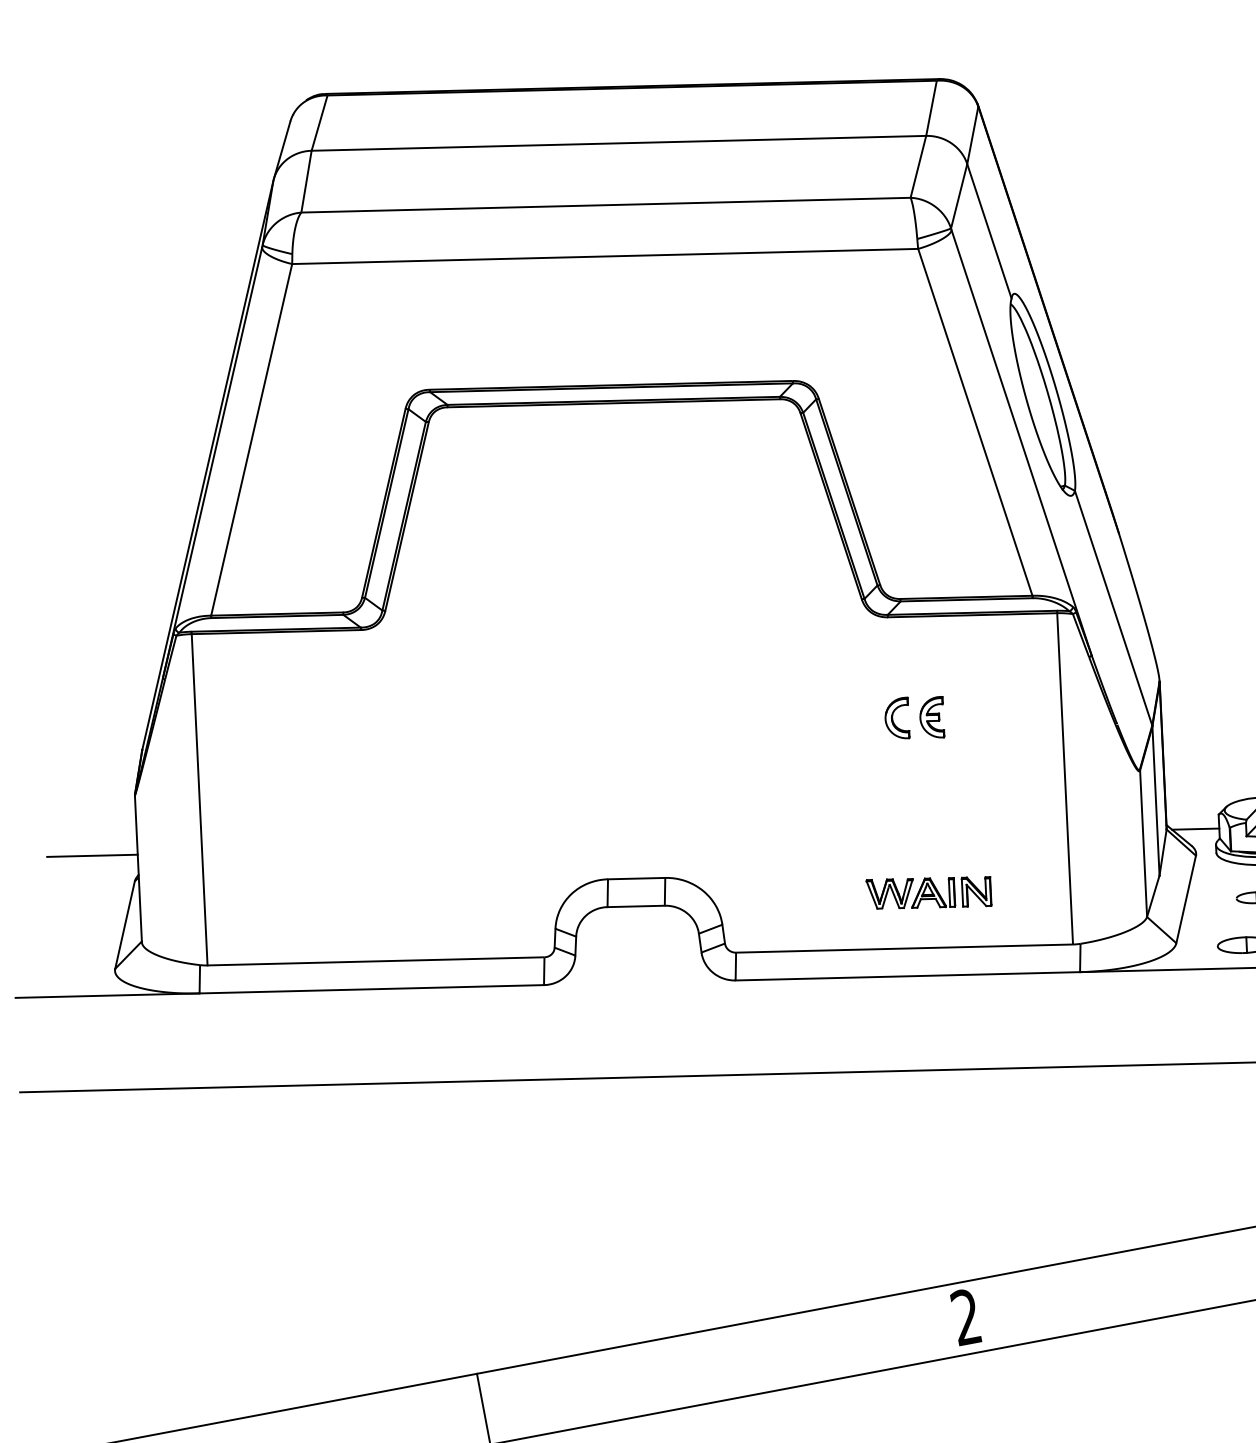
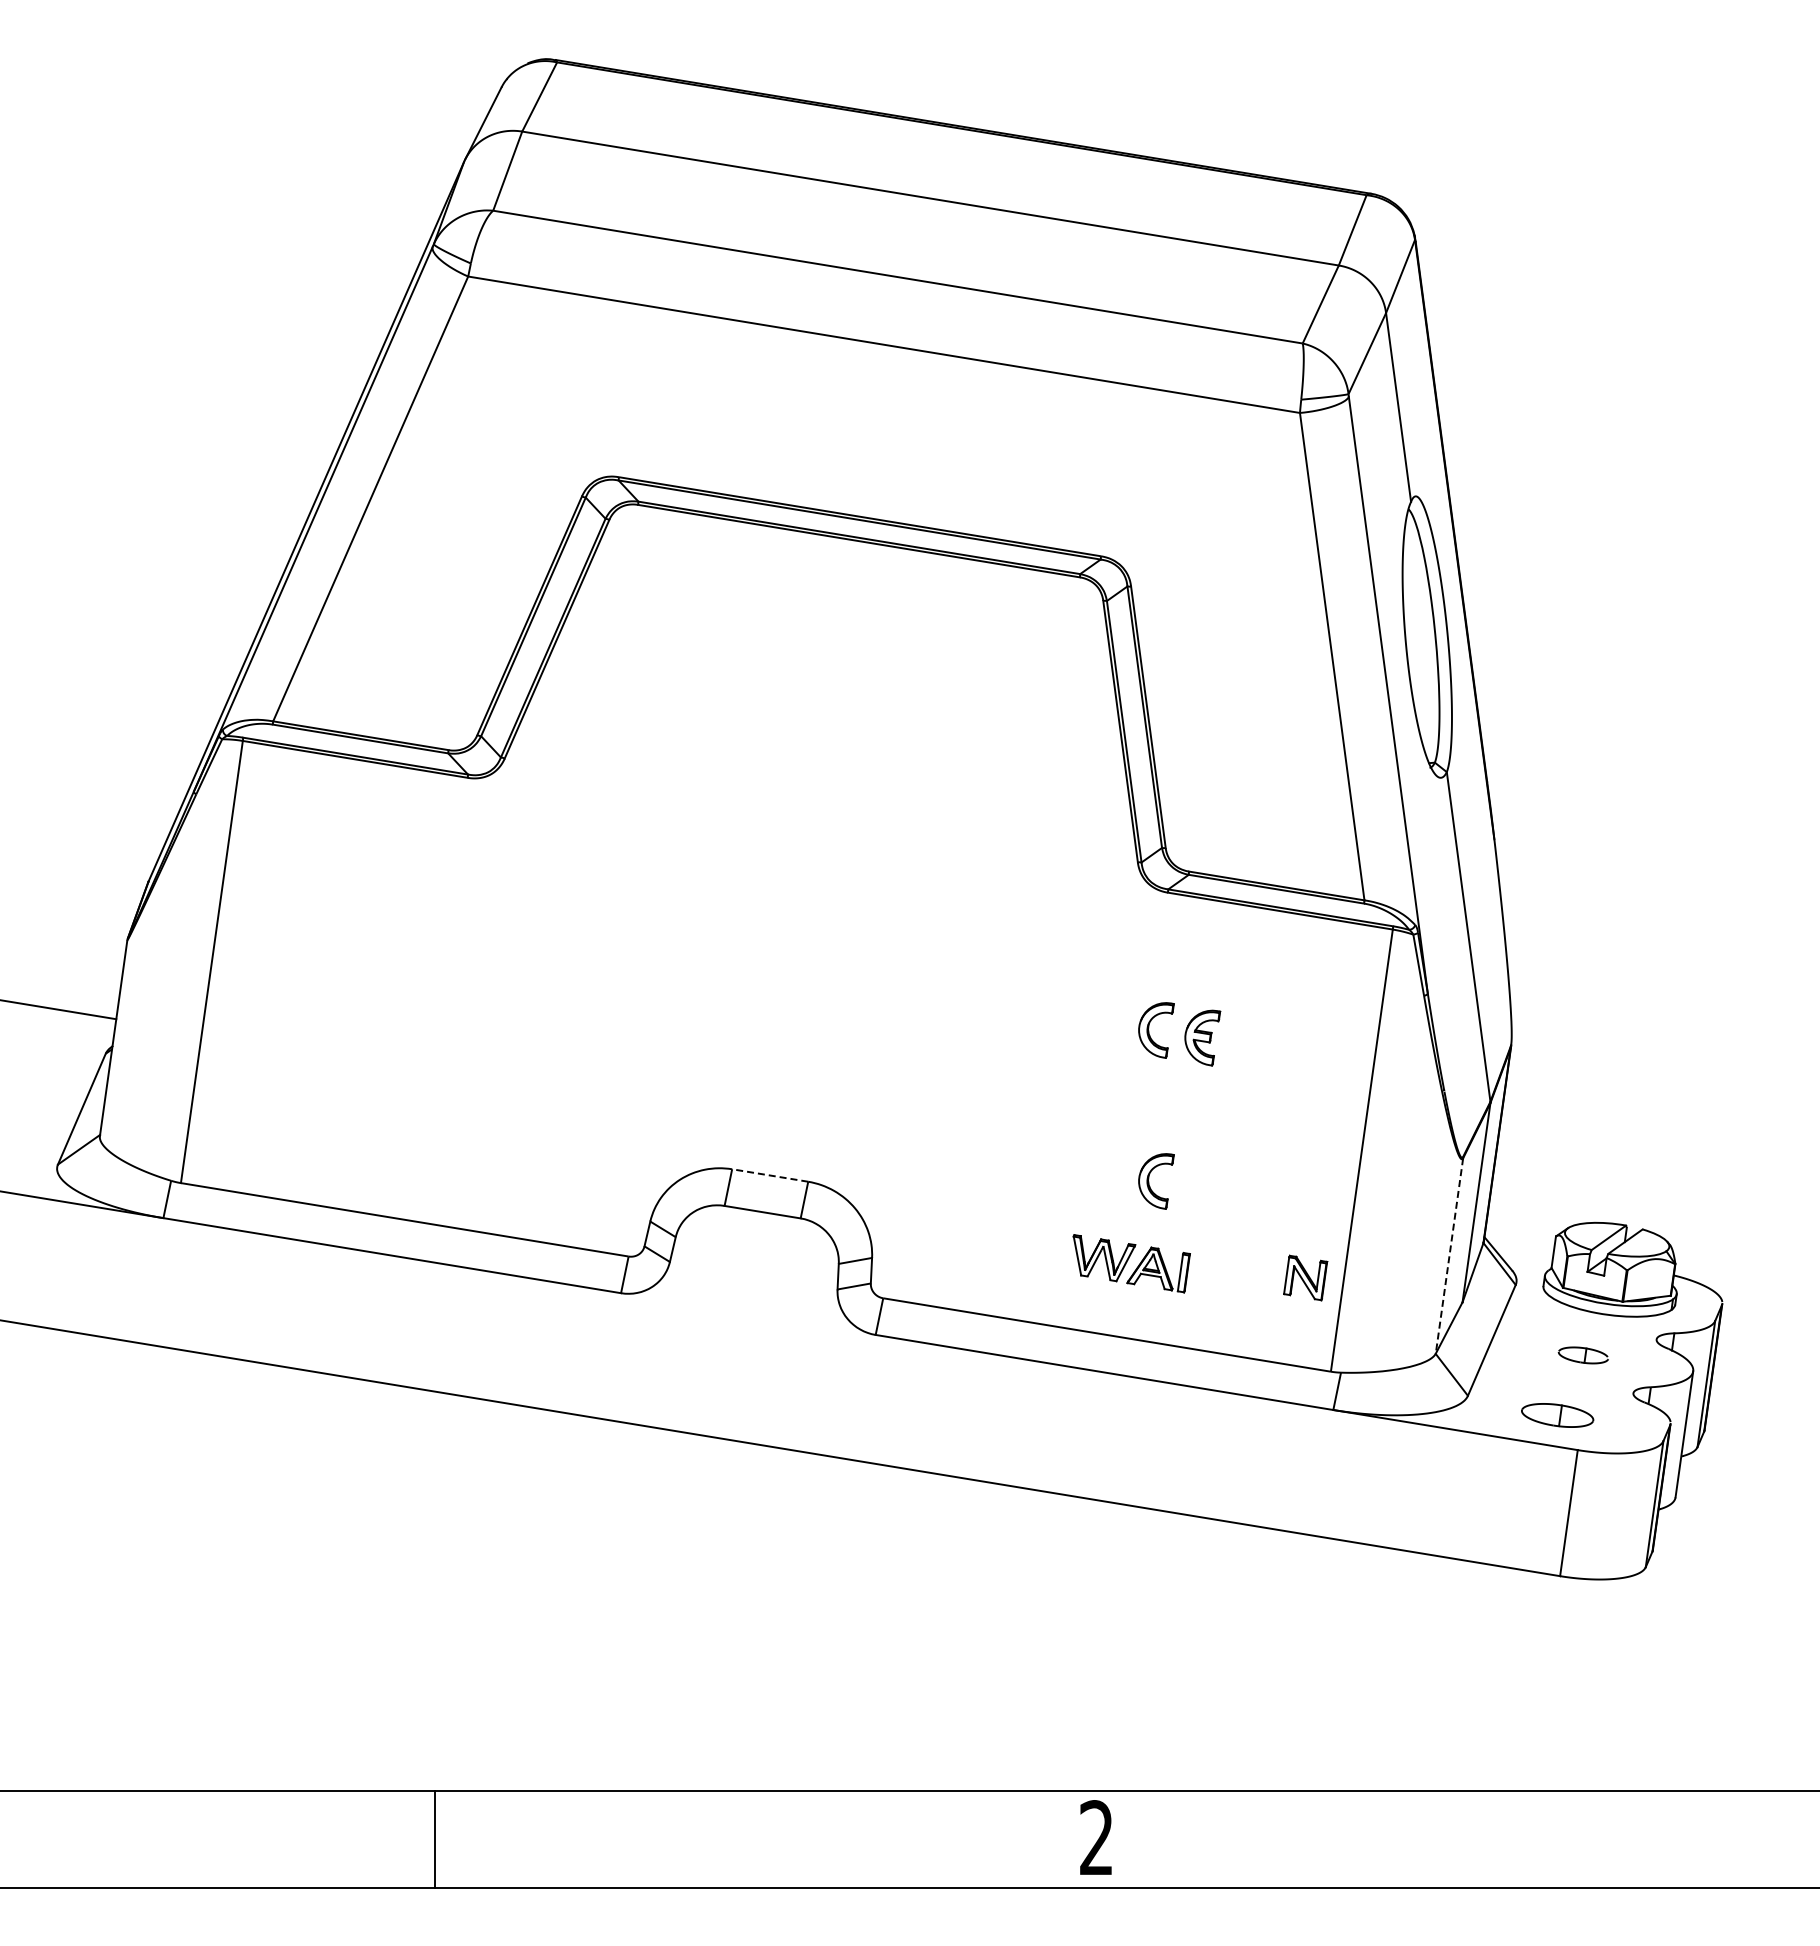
line: (1195, 829) -> (1521, 1249), removed
part: (914, 830) -> (1149, 1181), added
line: (1143, 844) -> (1449, 1256), solid -> dashed
line: (636, 878) -> (770, 1175), solid -> dashed
part: (976, 891) -> (1305, 1277), moved

